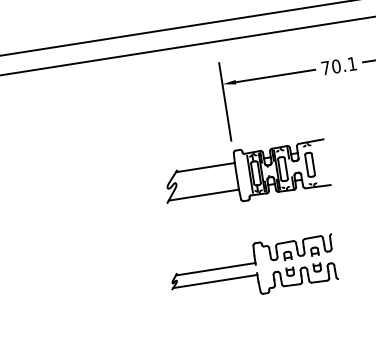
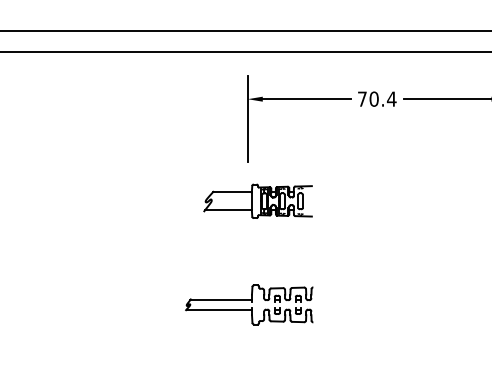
text: (351, 63) -> (391, 98), 70.1 -> 70.4
part: (245, 175) -> (257, 201), size x0.6
part: (252, 269) -> (248, 304), size x0.7

